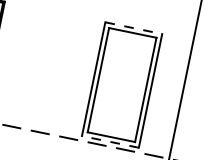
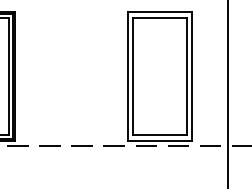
line: (133, 28) -> (160, 12), dashed -> solid
line: (109, 141) -> (159, 140), dashed -> solid

